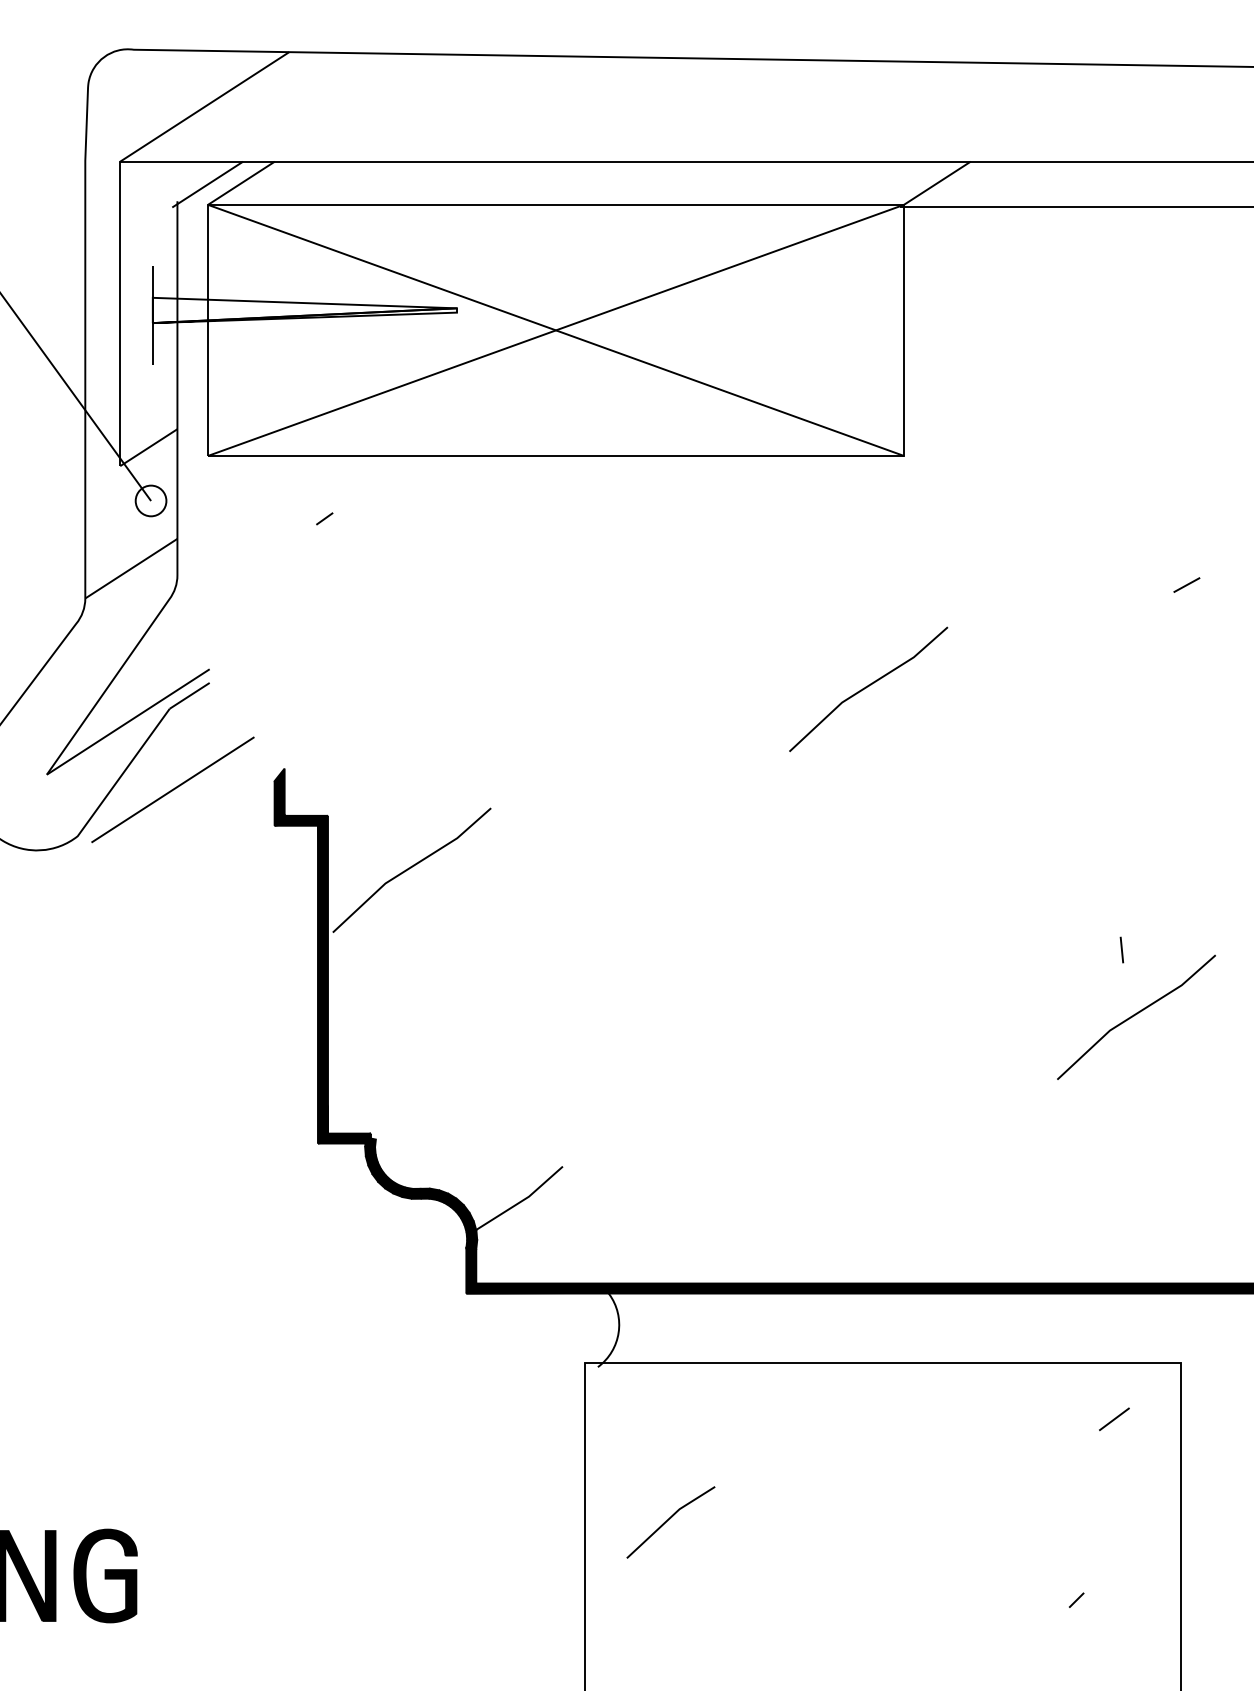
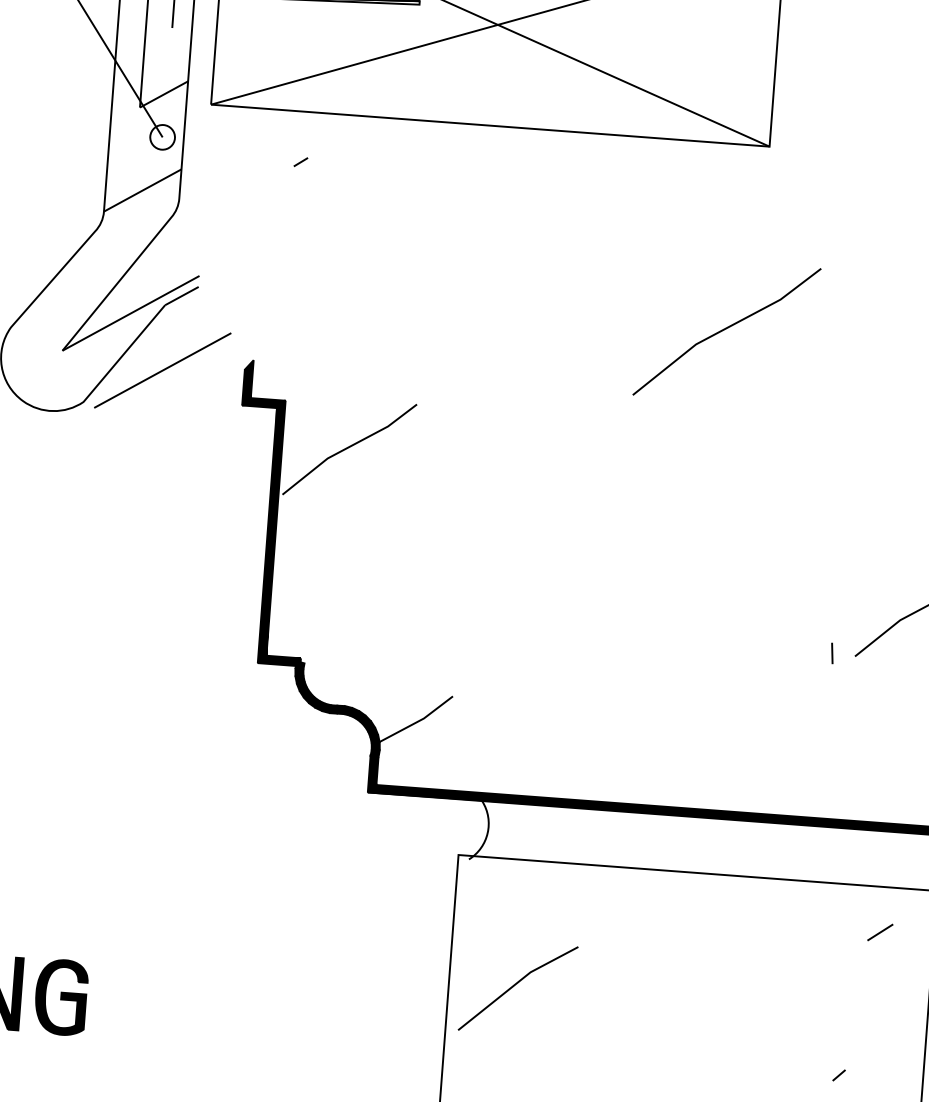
part: (868, 689) -> (727, 331), size x1.4
line: (1121, 949) -> (832, 652), moved
part: (670, 1522) -> (517, 988), size x1.6

